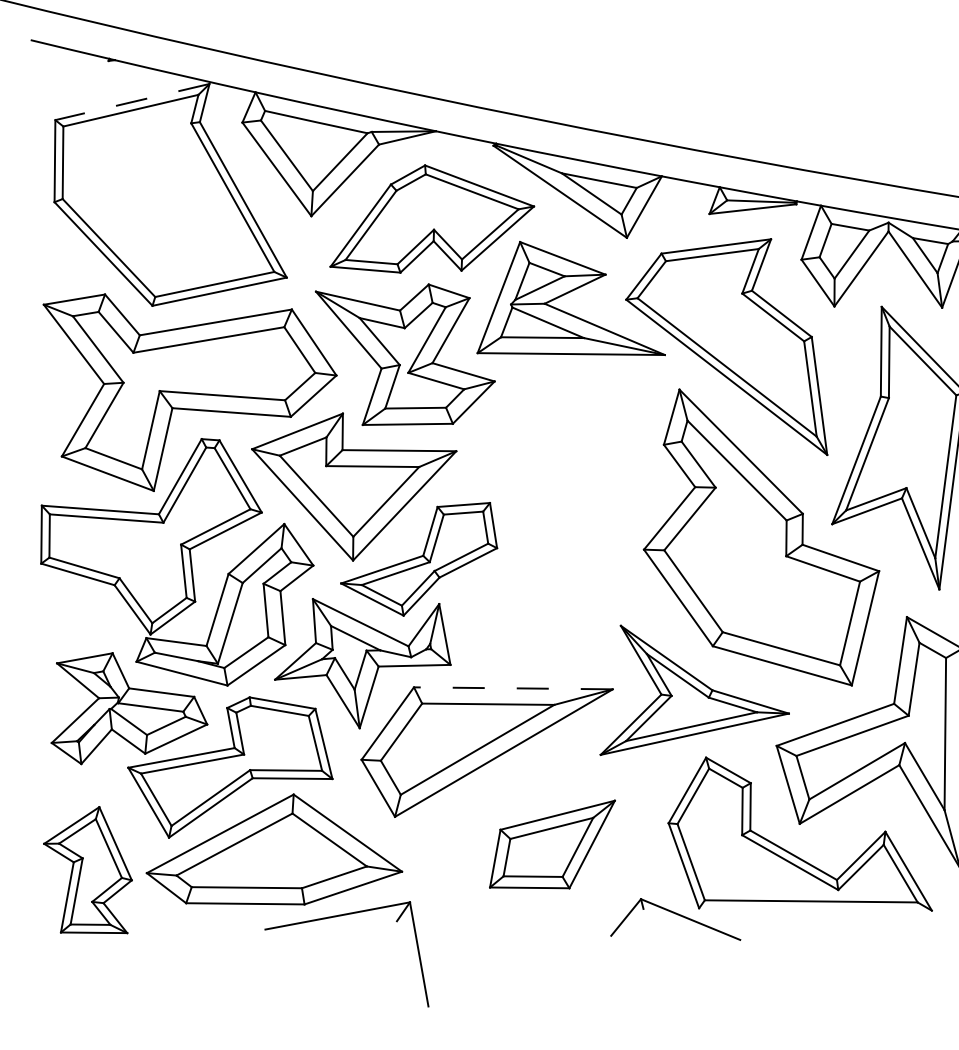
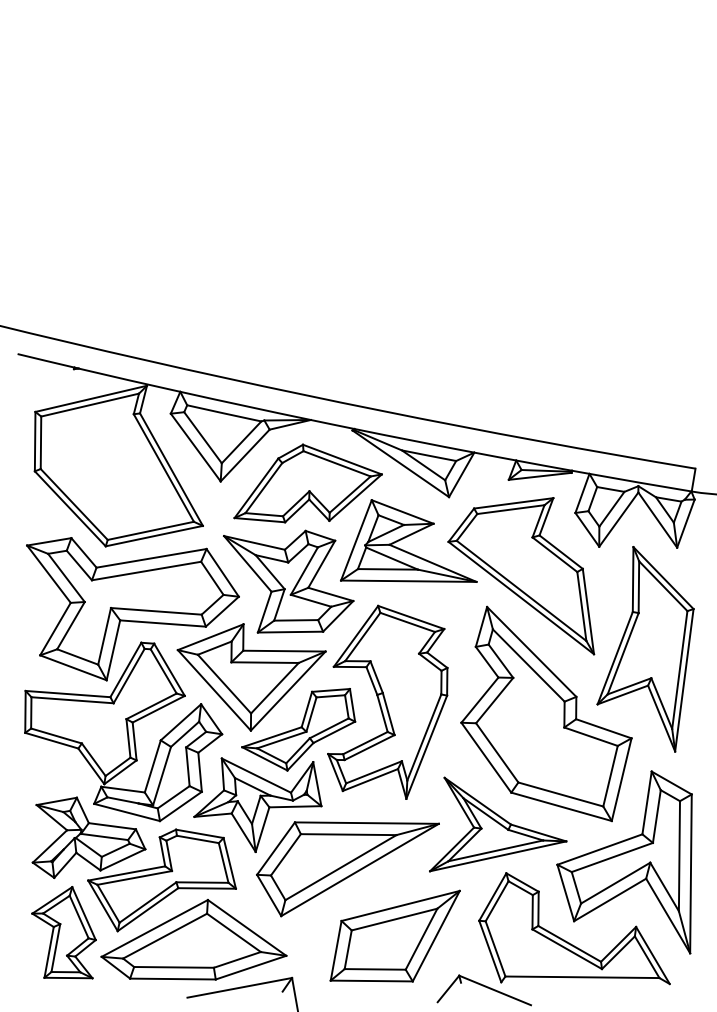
line: (131, 101) -> (90, 398), dashed -> solid
part: (541, 520) -> (387, 701), added
line: (512, 688) -> (366, 823), dashed -> solid
part: (551, 843) -> (394, 935), size x1.43
part: (87, 869) -> (63, 932), moved

